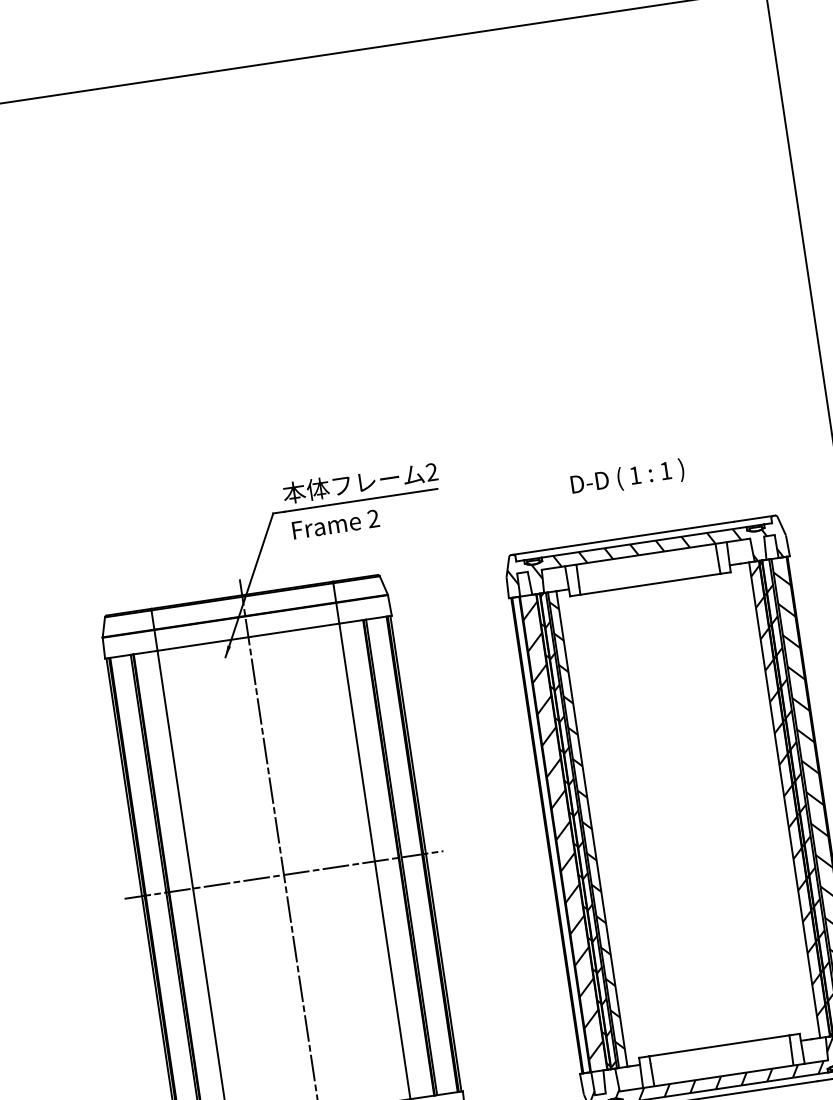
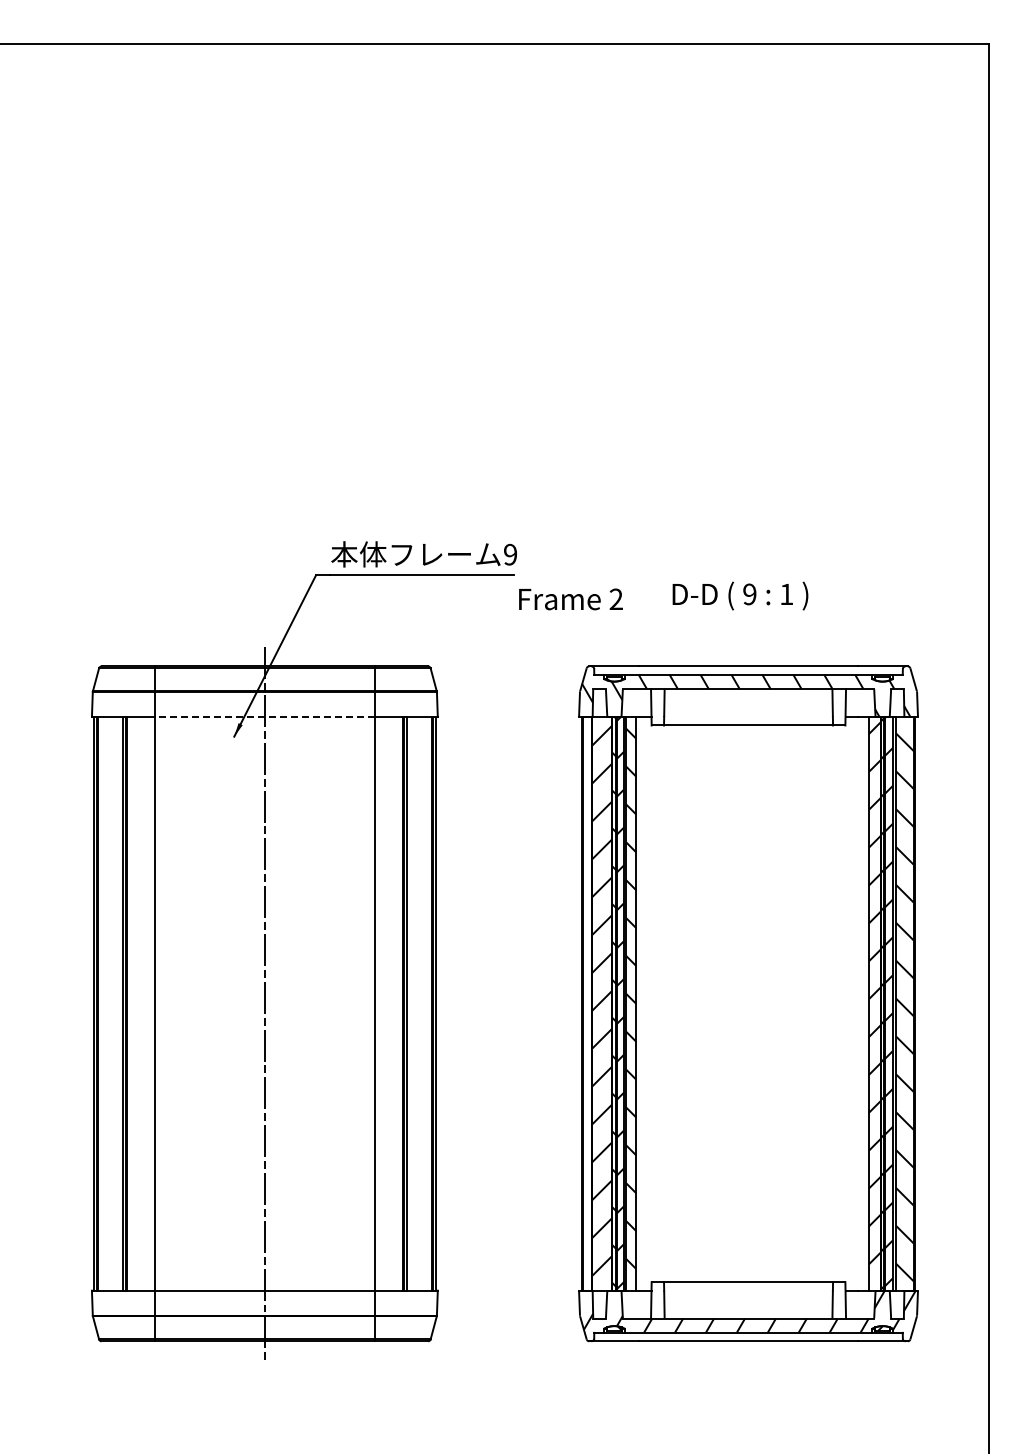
text: (431, 472) -> (510, 554), 2 -> 9
text: (635, 475) -> (749, 594), 1 -> 9
text: (335, 524) -> (570, 599), moved
line: (248, 637) -> (264, 717), solid -> dashed
line: (283, 874) -> (264, 1003), removed

